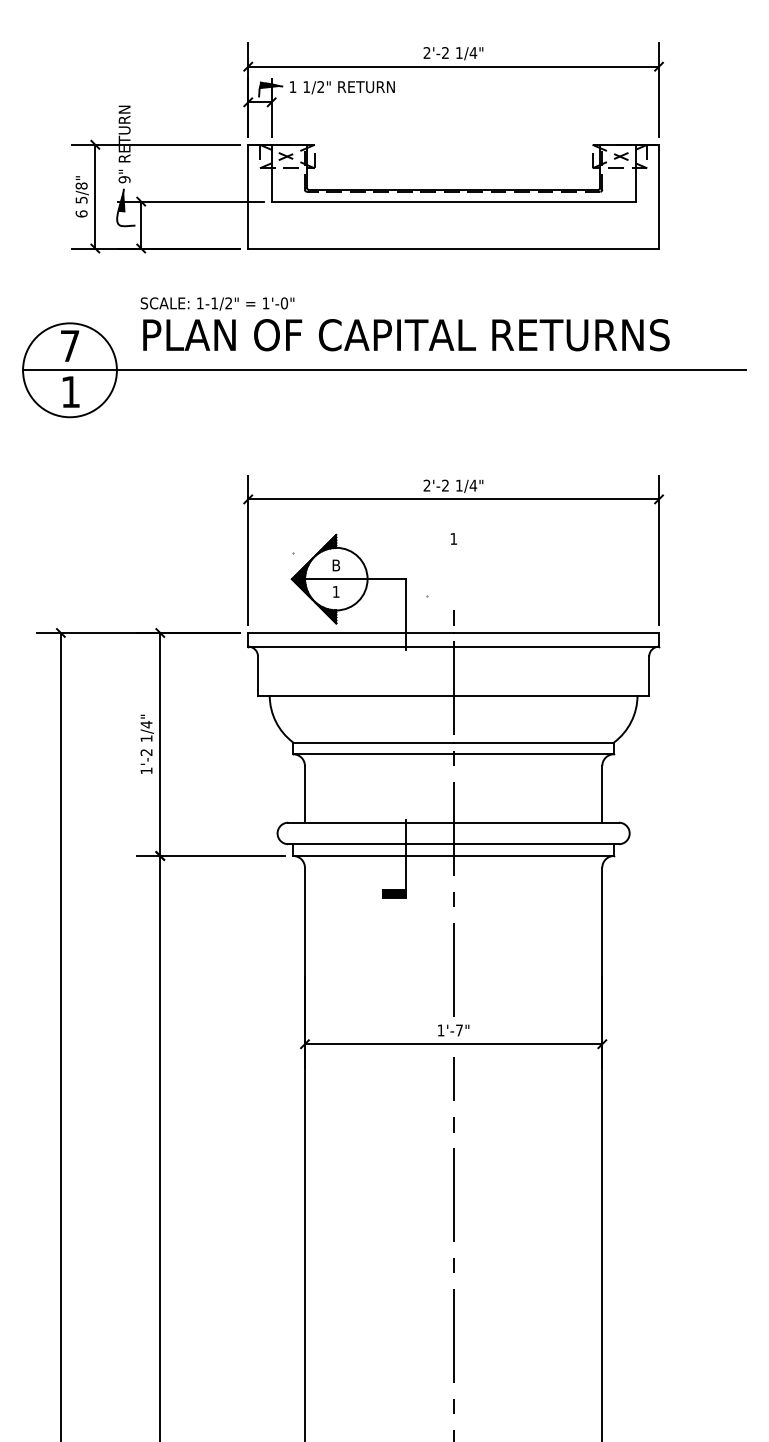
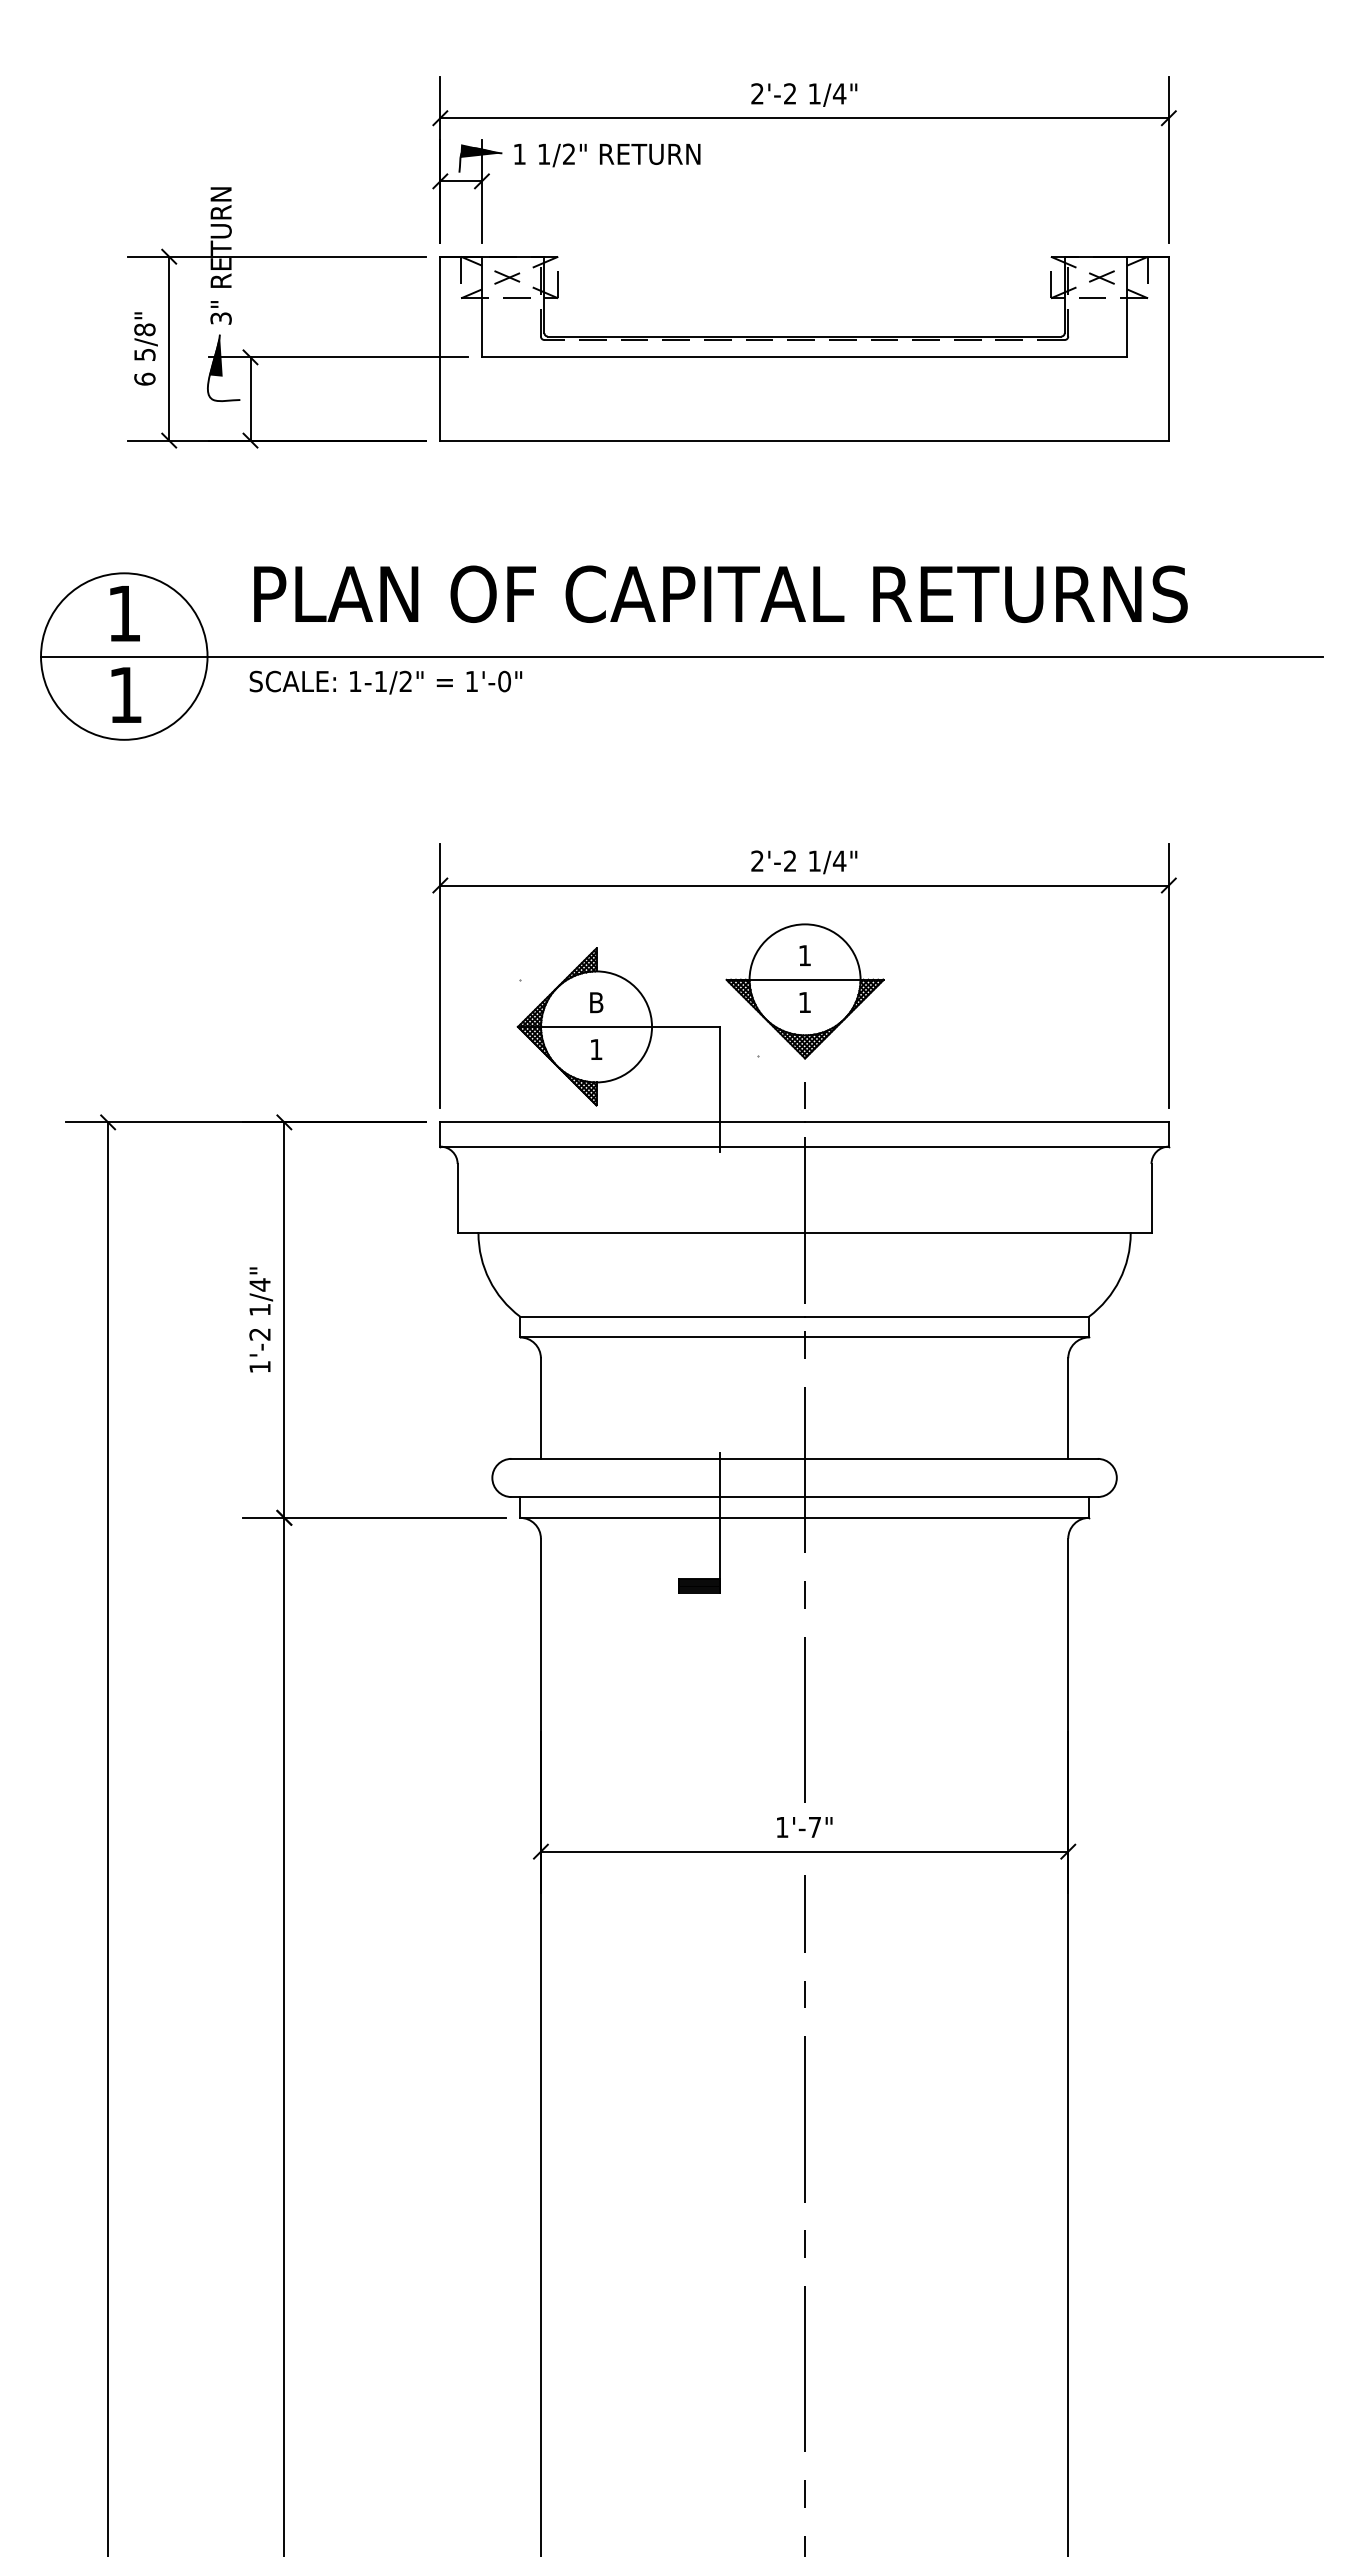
text: (124, 179) -> (220, 318), 9" -> 3"
text: (217, 303) -> (385, 681), moved
text: (70, 345) -> (125, 612), 7 -> 1
part: (453, 559) -> (804, 992), added

